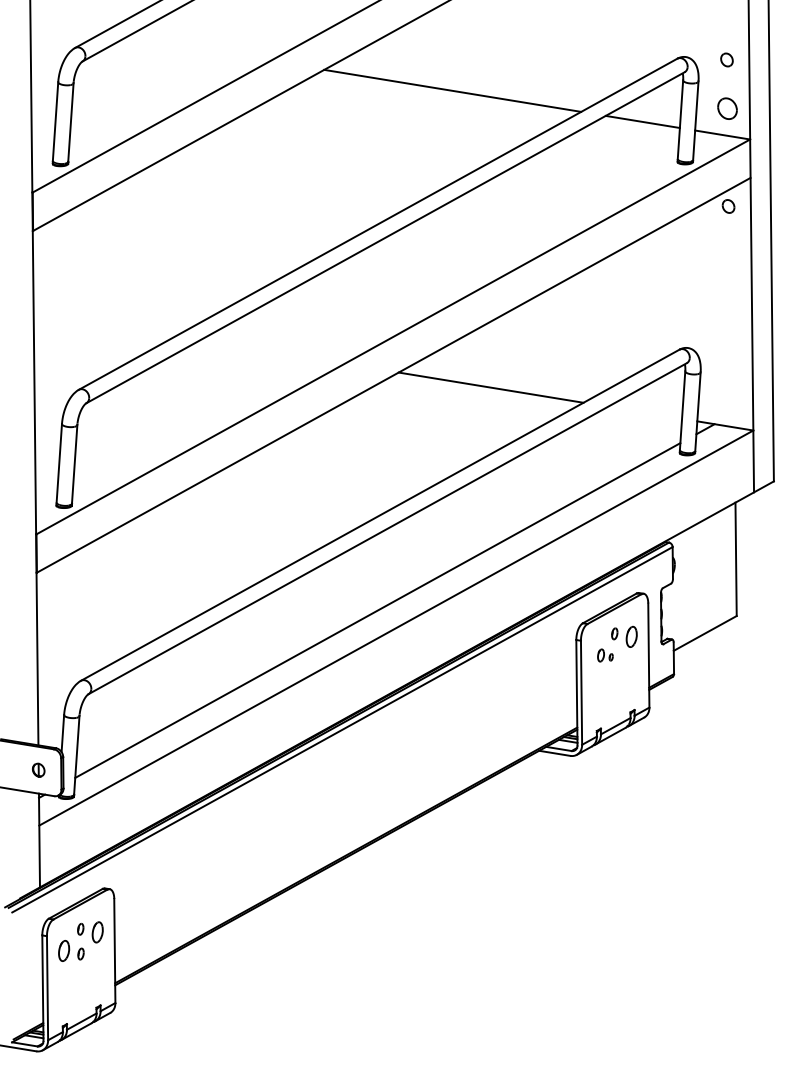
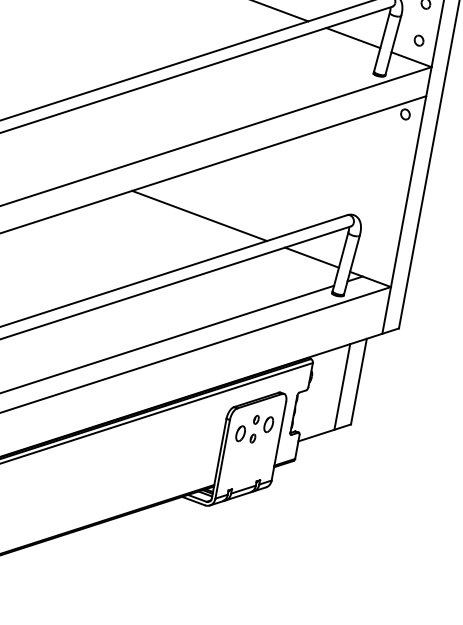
part: (727, 108) -> (419, 40), size x0.62
line: (645, 412) -> (312, 257), added
line: (715, 570) -> (341, 386), added
part: (605, 655) -> (246, 434), size x1.67

